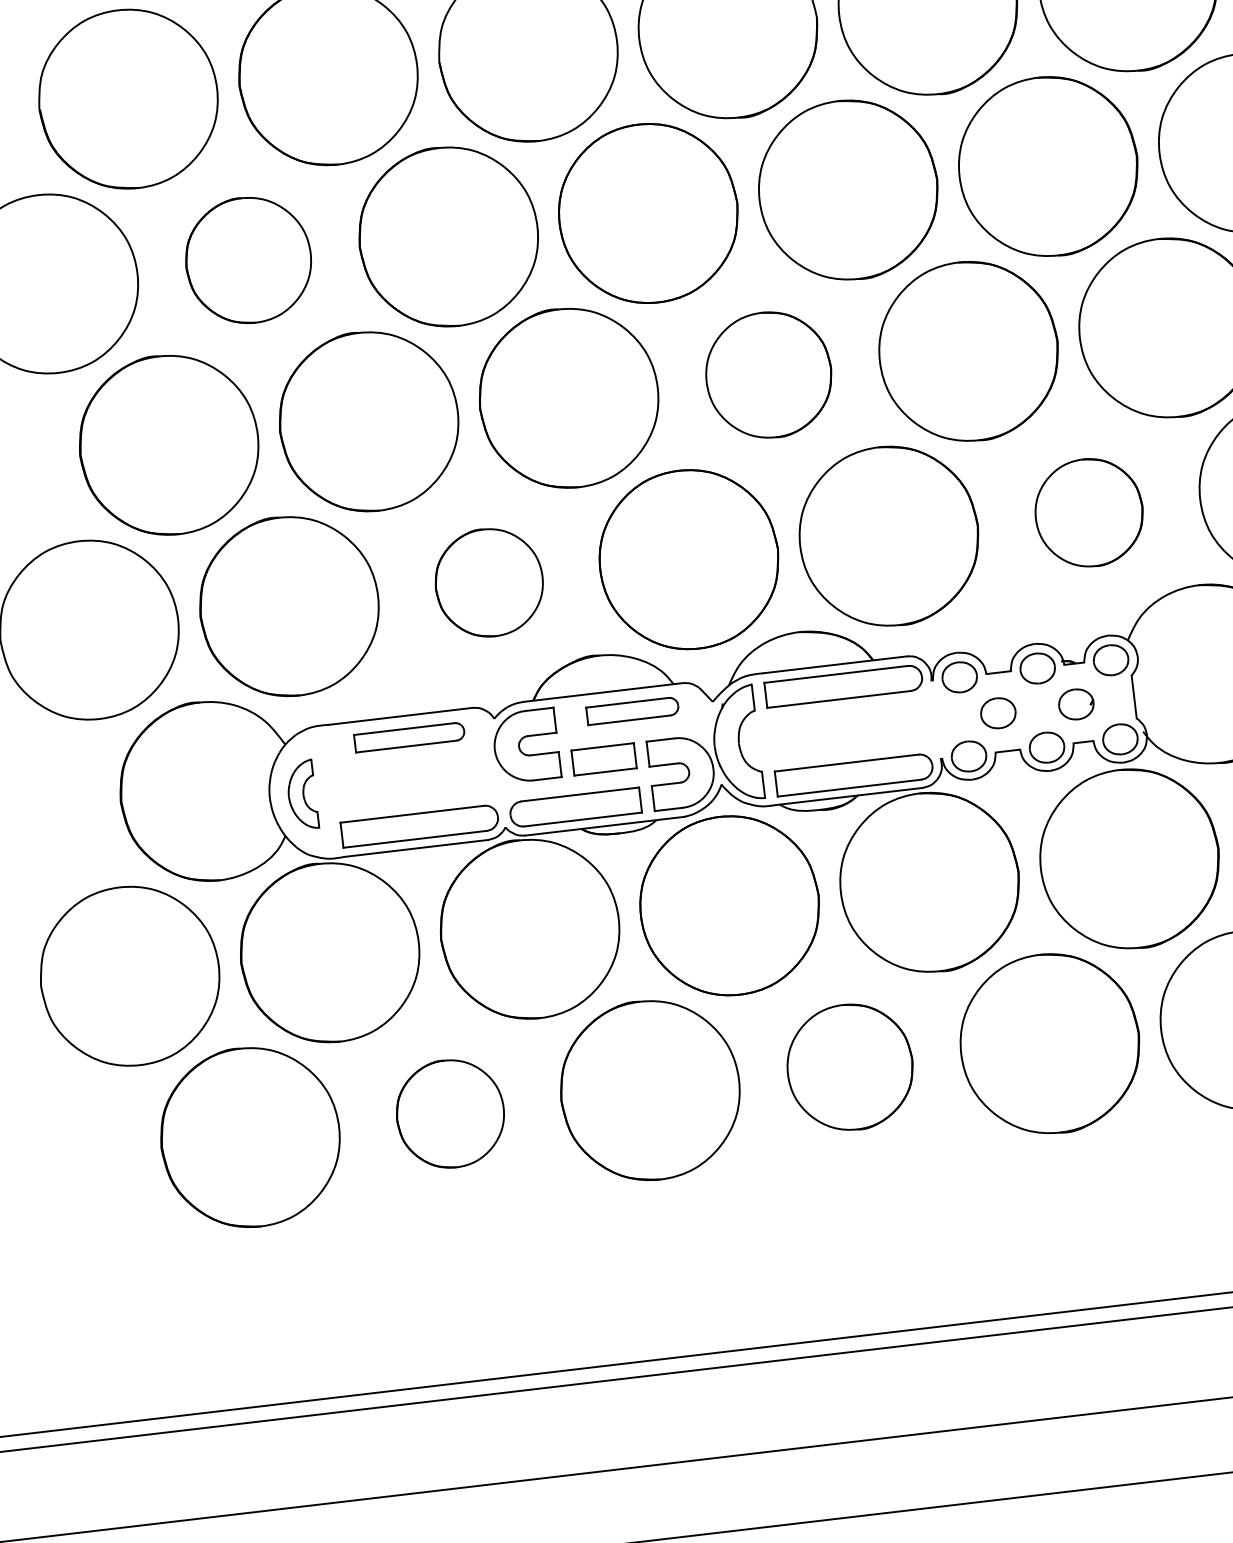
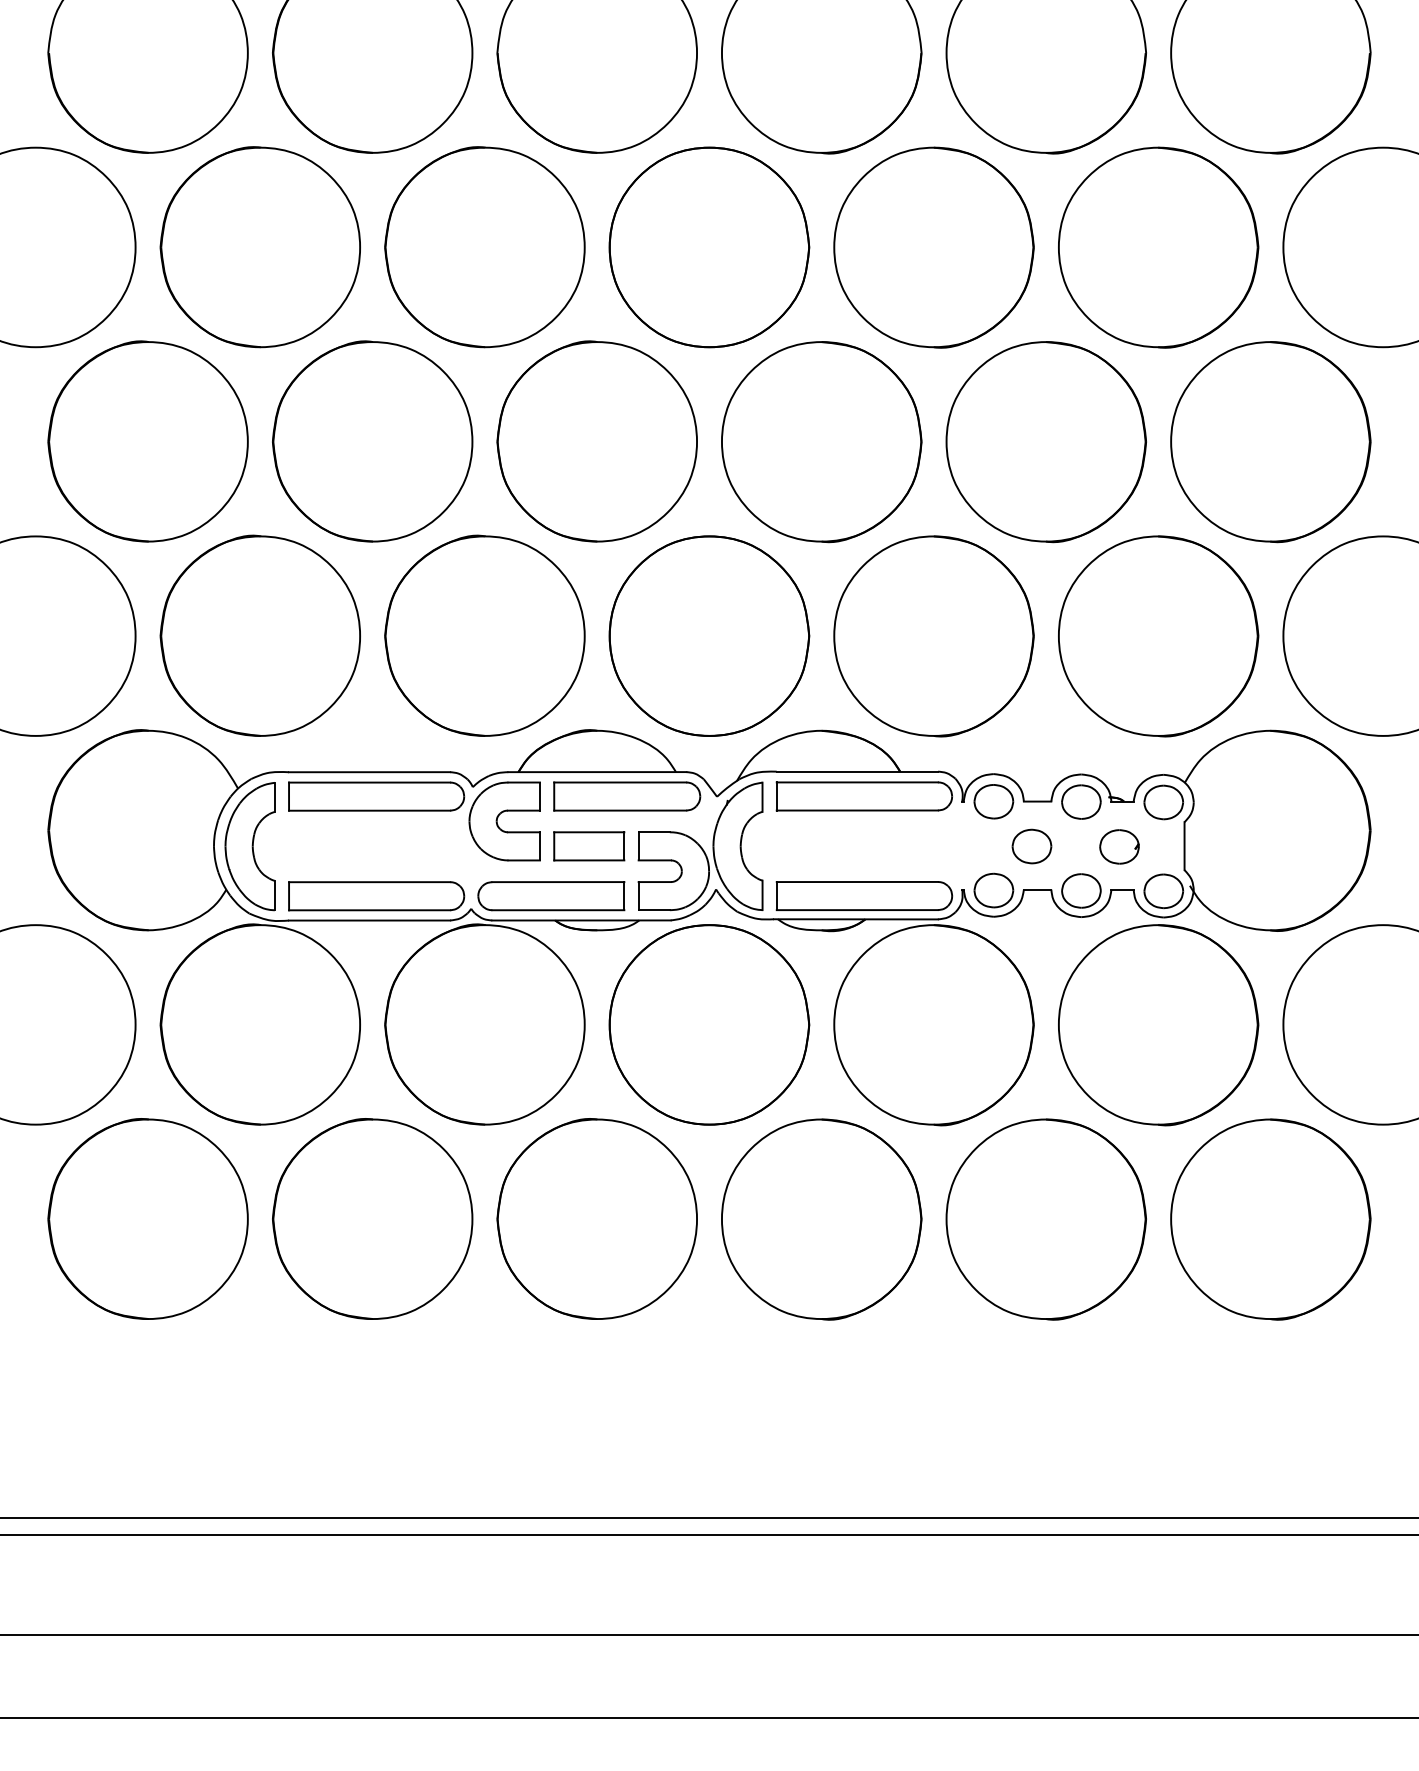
part: (247, 260) -> (259, 247), size x1.43
part: (768, 375) -> (821, 442), size x1.43
part: (1089, 512) -> (1158, 636), size x1.67
part: (488, 582) -> (484, 635), size x1.67
part: (632, 711) -> (627, 796), size x1.43
part: (409, 737) -> (376, 796), size x1.43
part: (301, 795) -> (249, 846), size x1.67
part: (849, 1067) -> (821, 1219), size x1.43
part: (450, 1113) -> (372, 1218), size x1.67

